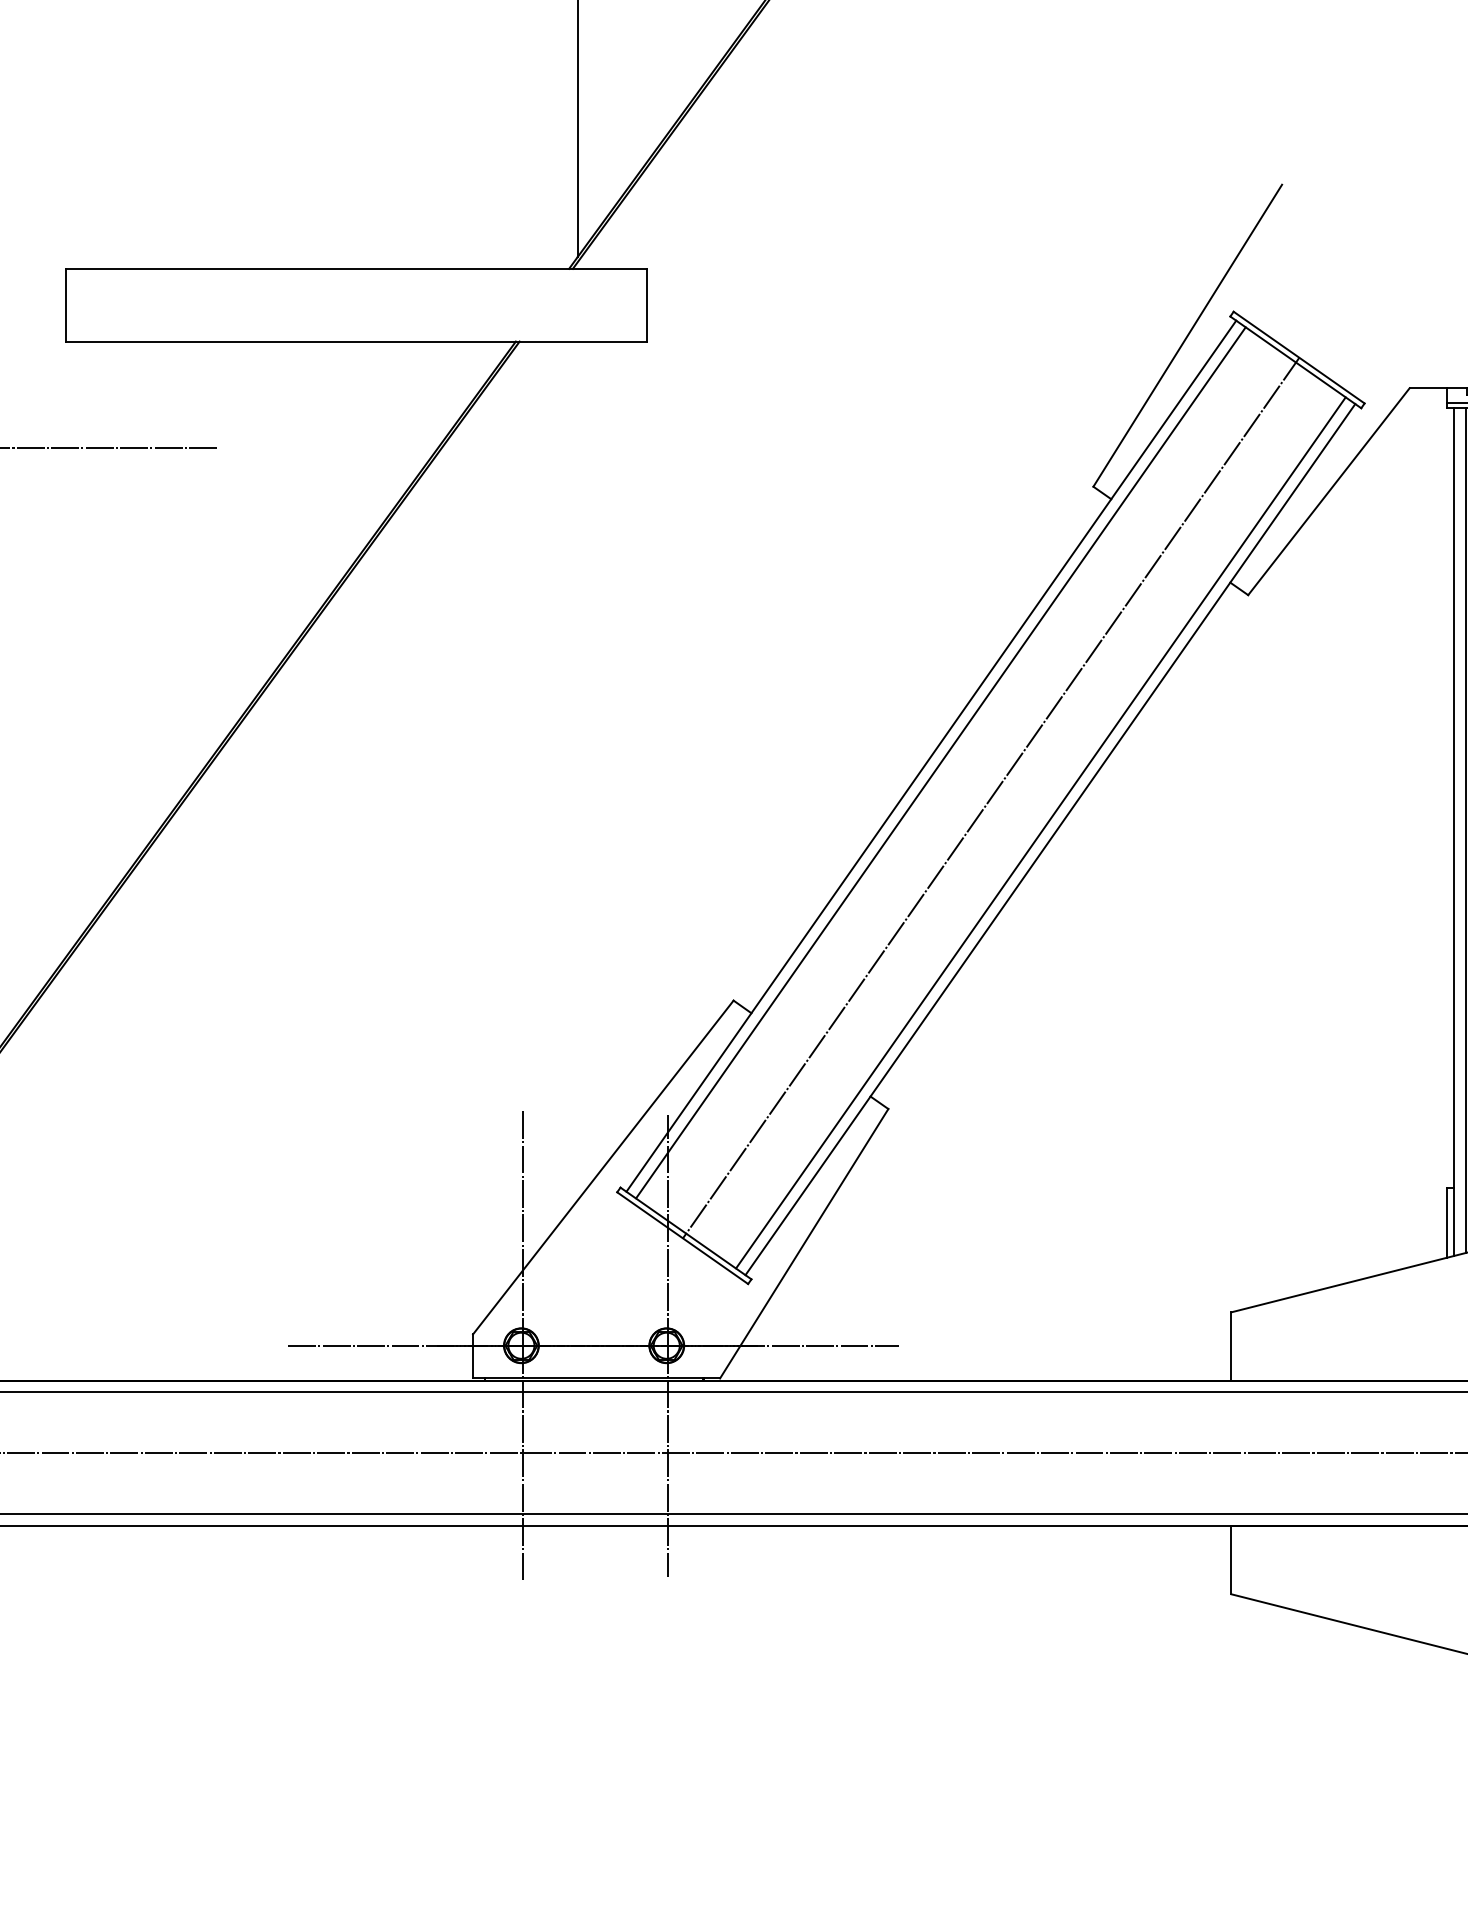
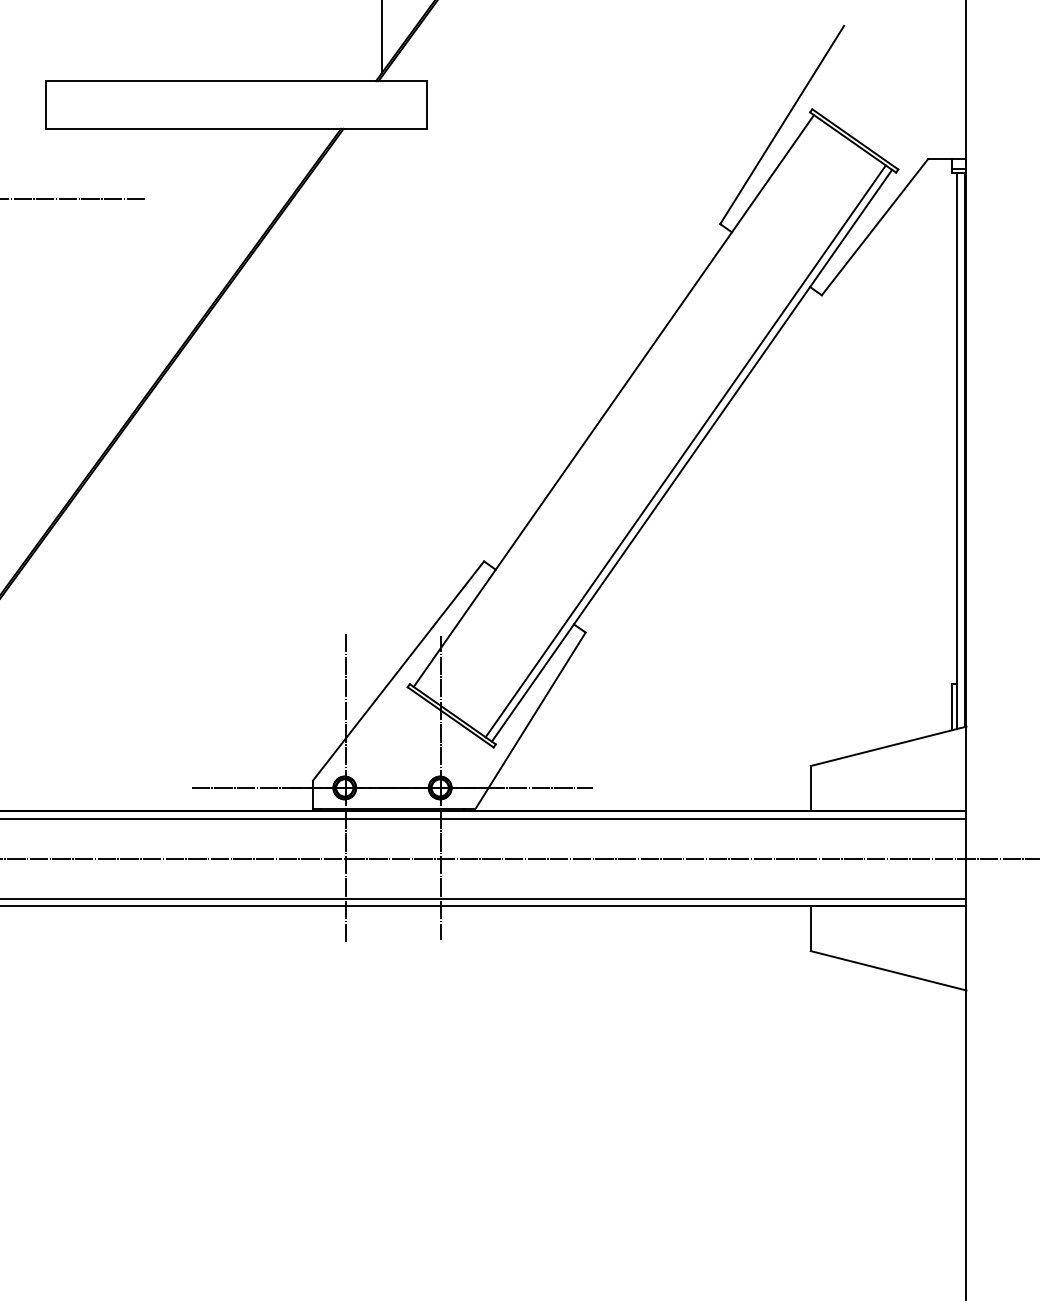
line: (941, 763) -> (620, 405), removed
line: (990, 798) -> (652, 428), removed

